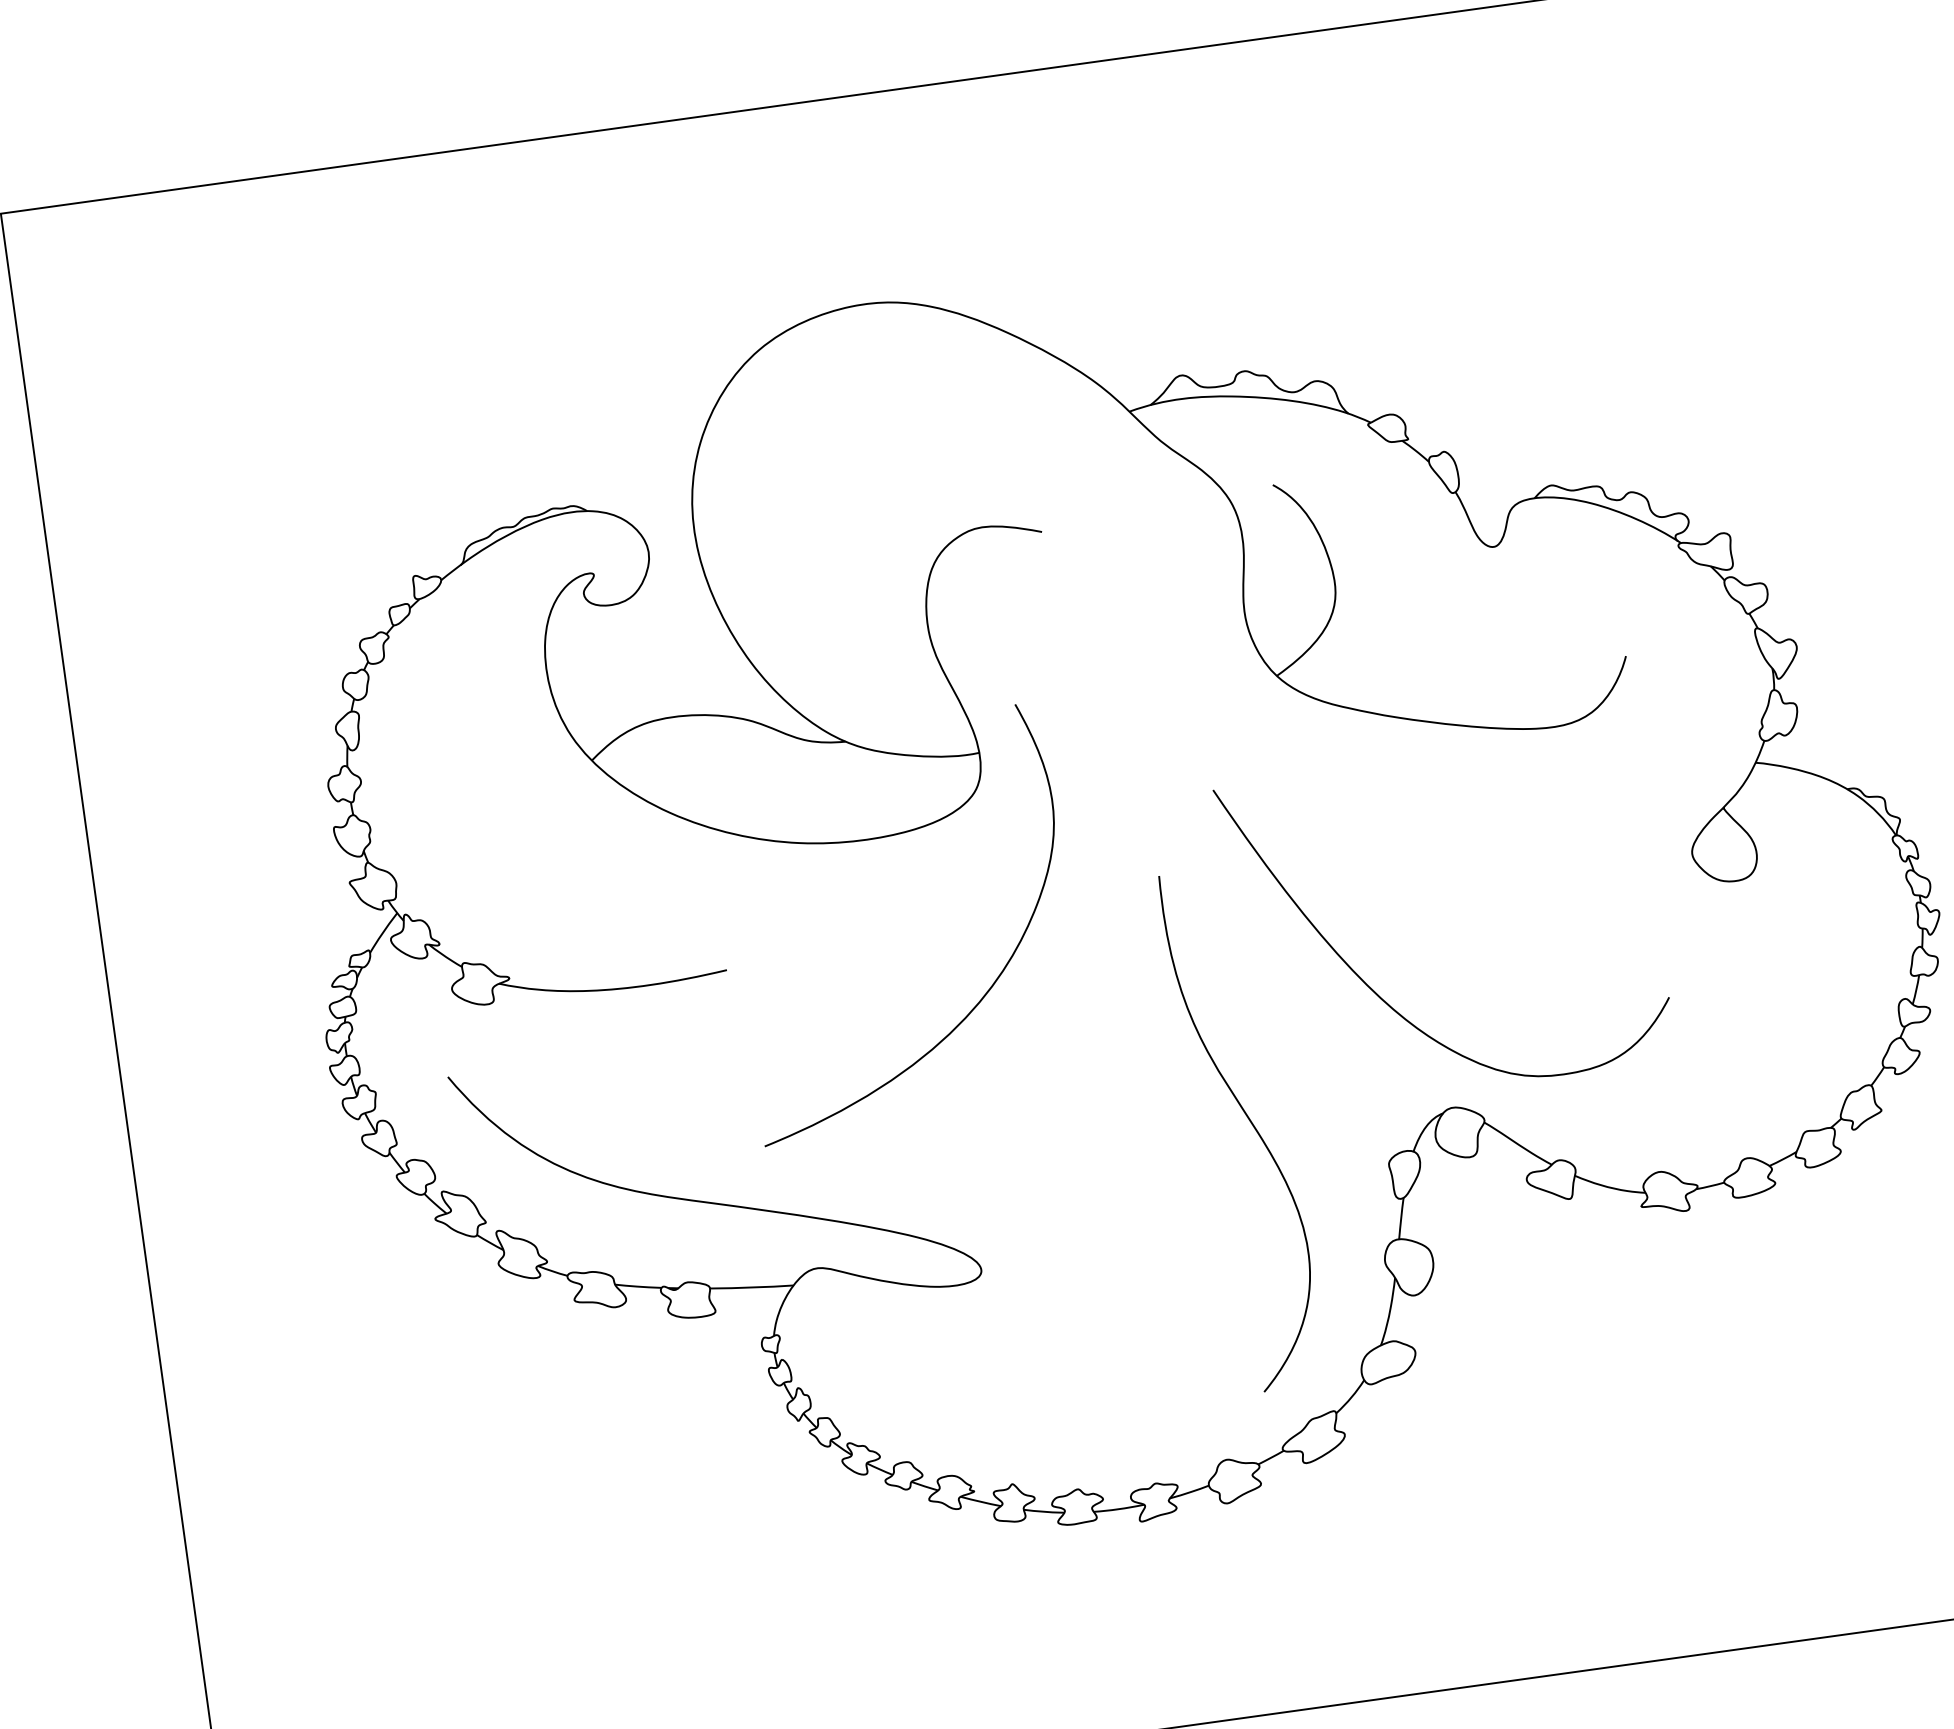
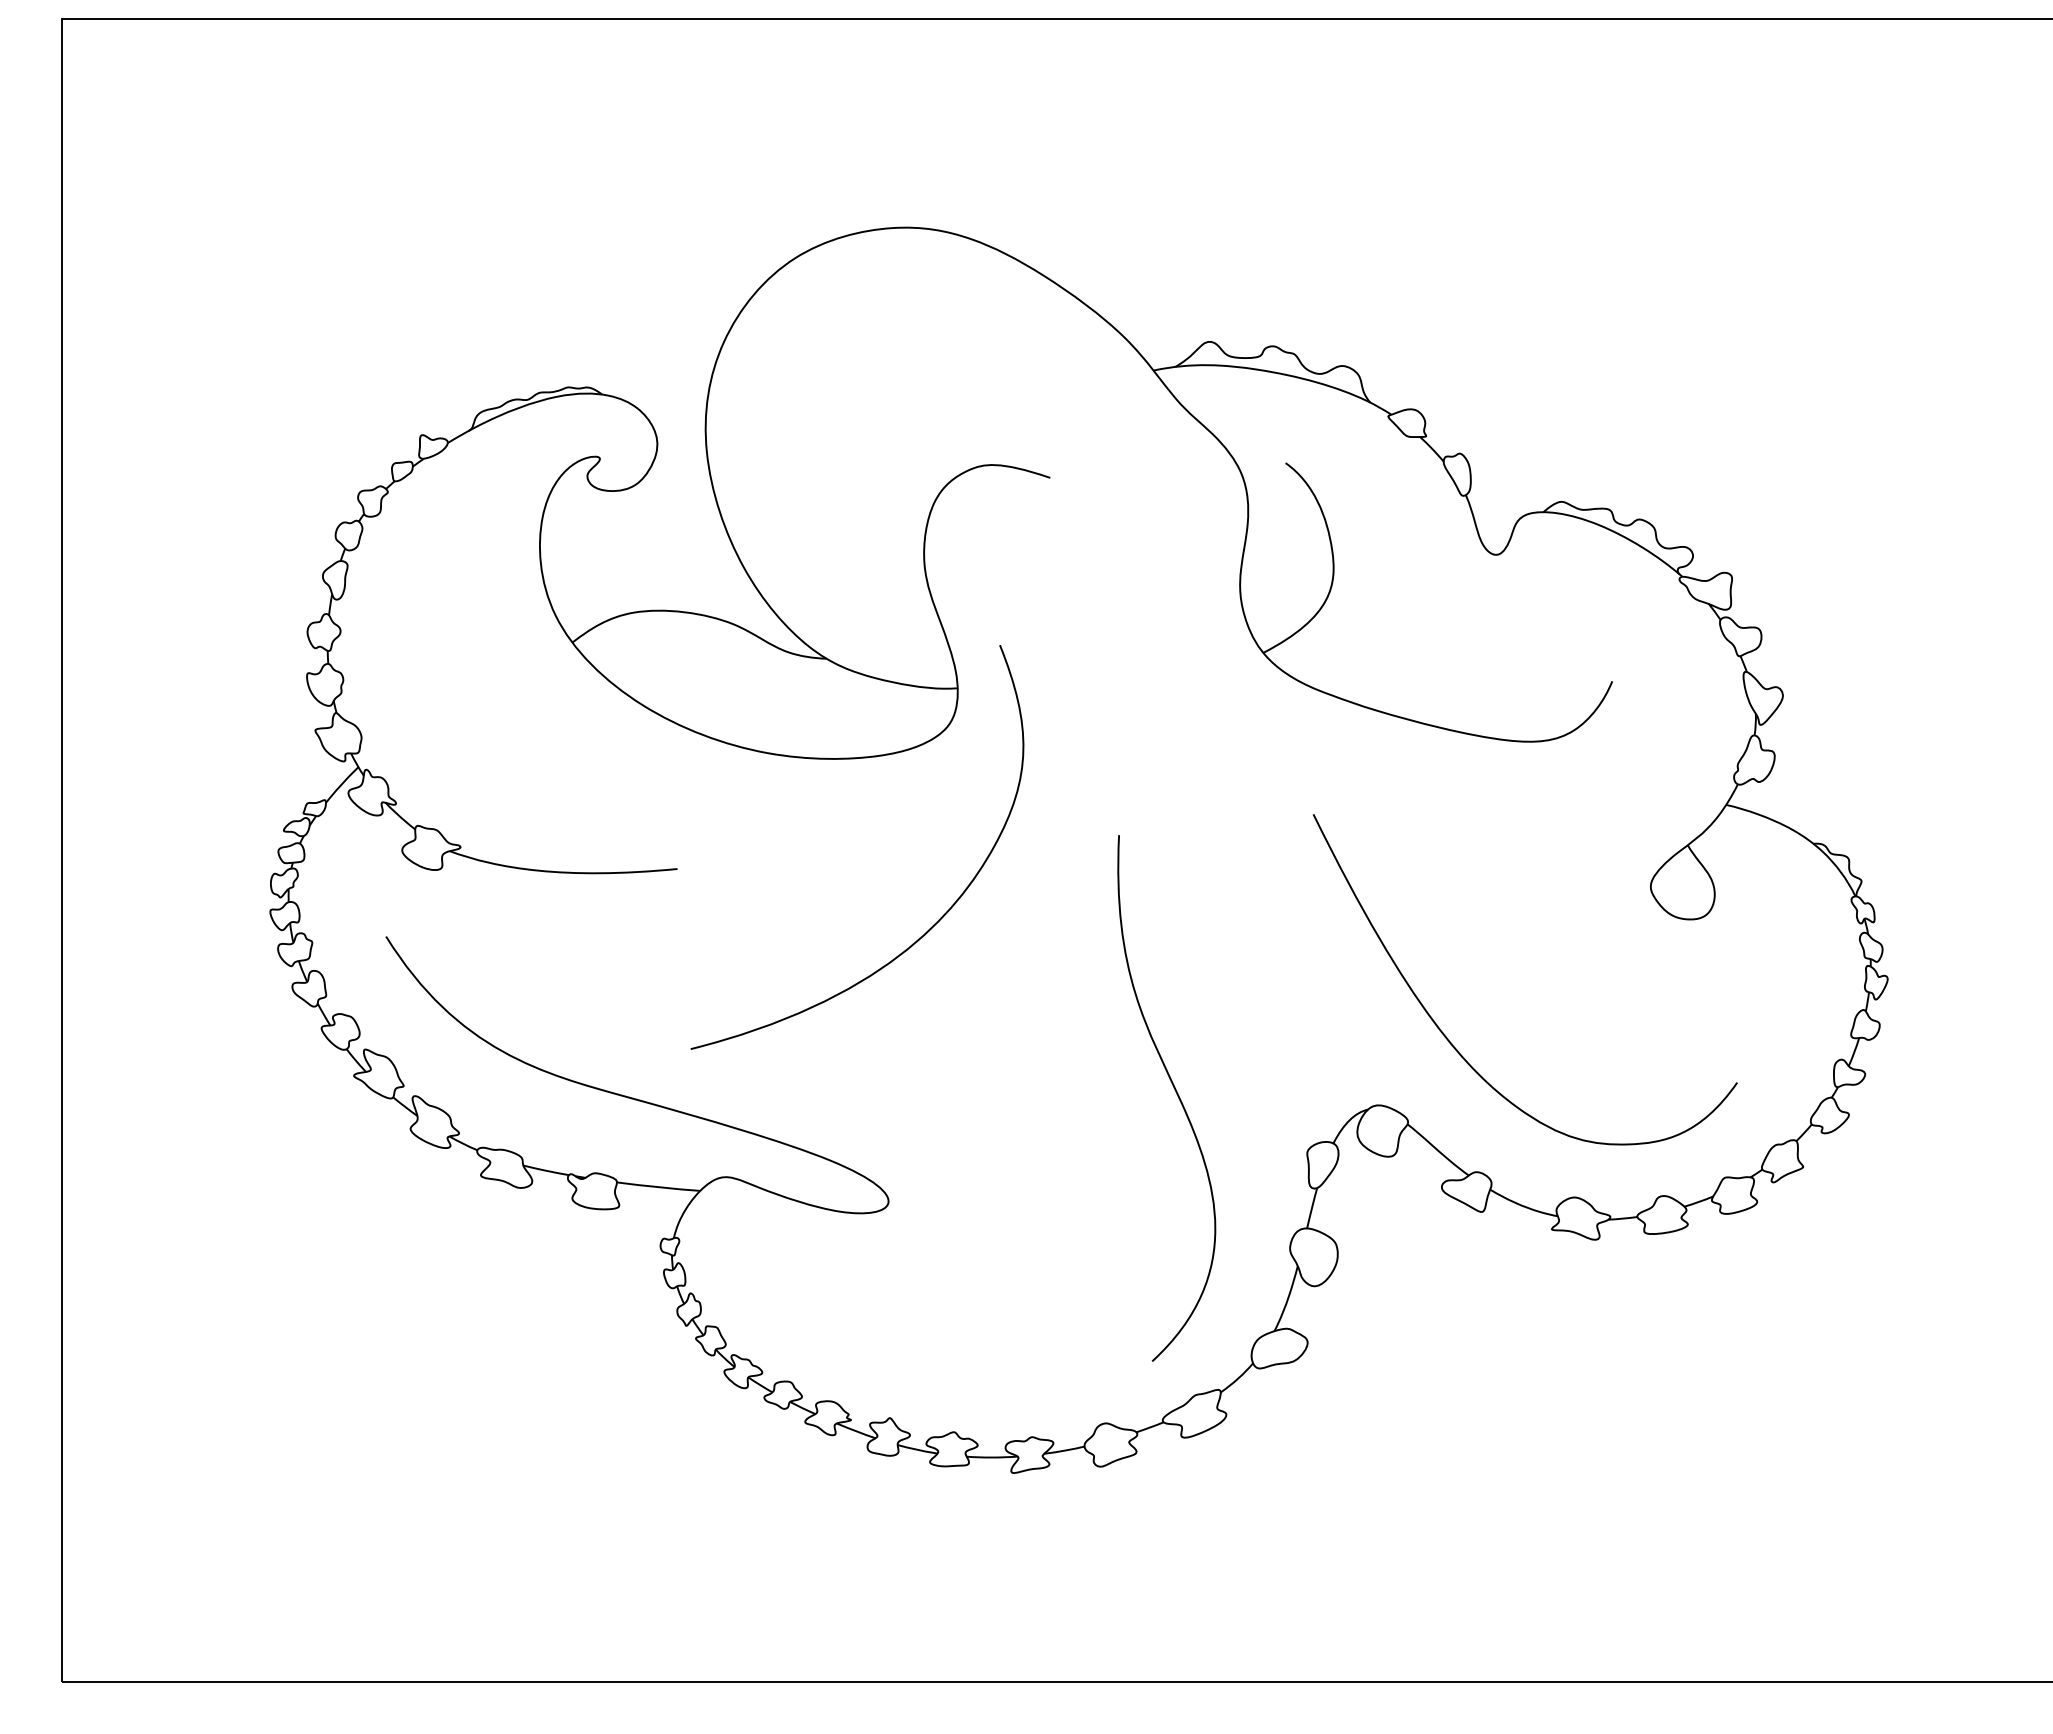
curve: (1377, 993) -> (1448, 1038), moved

